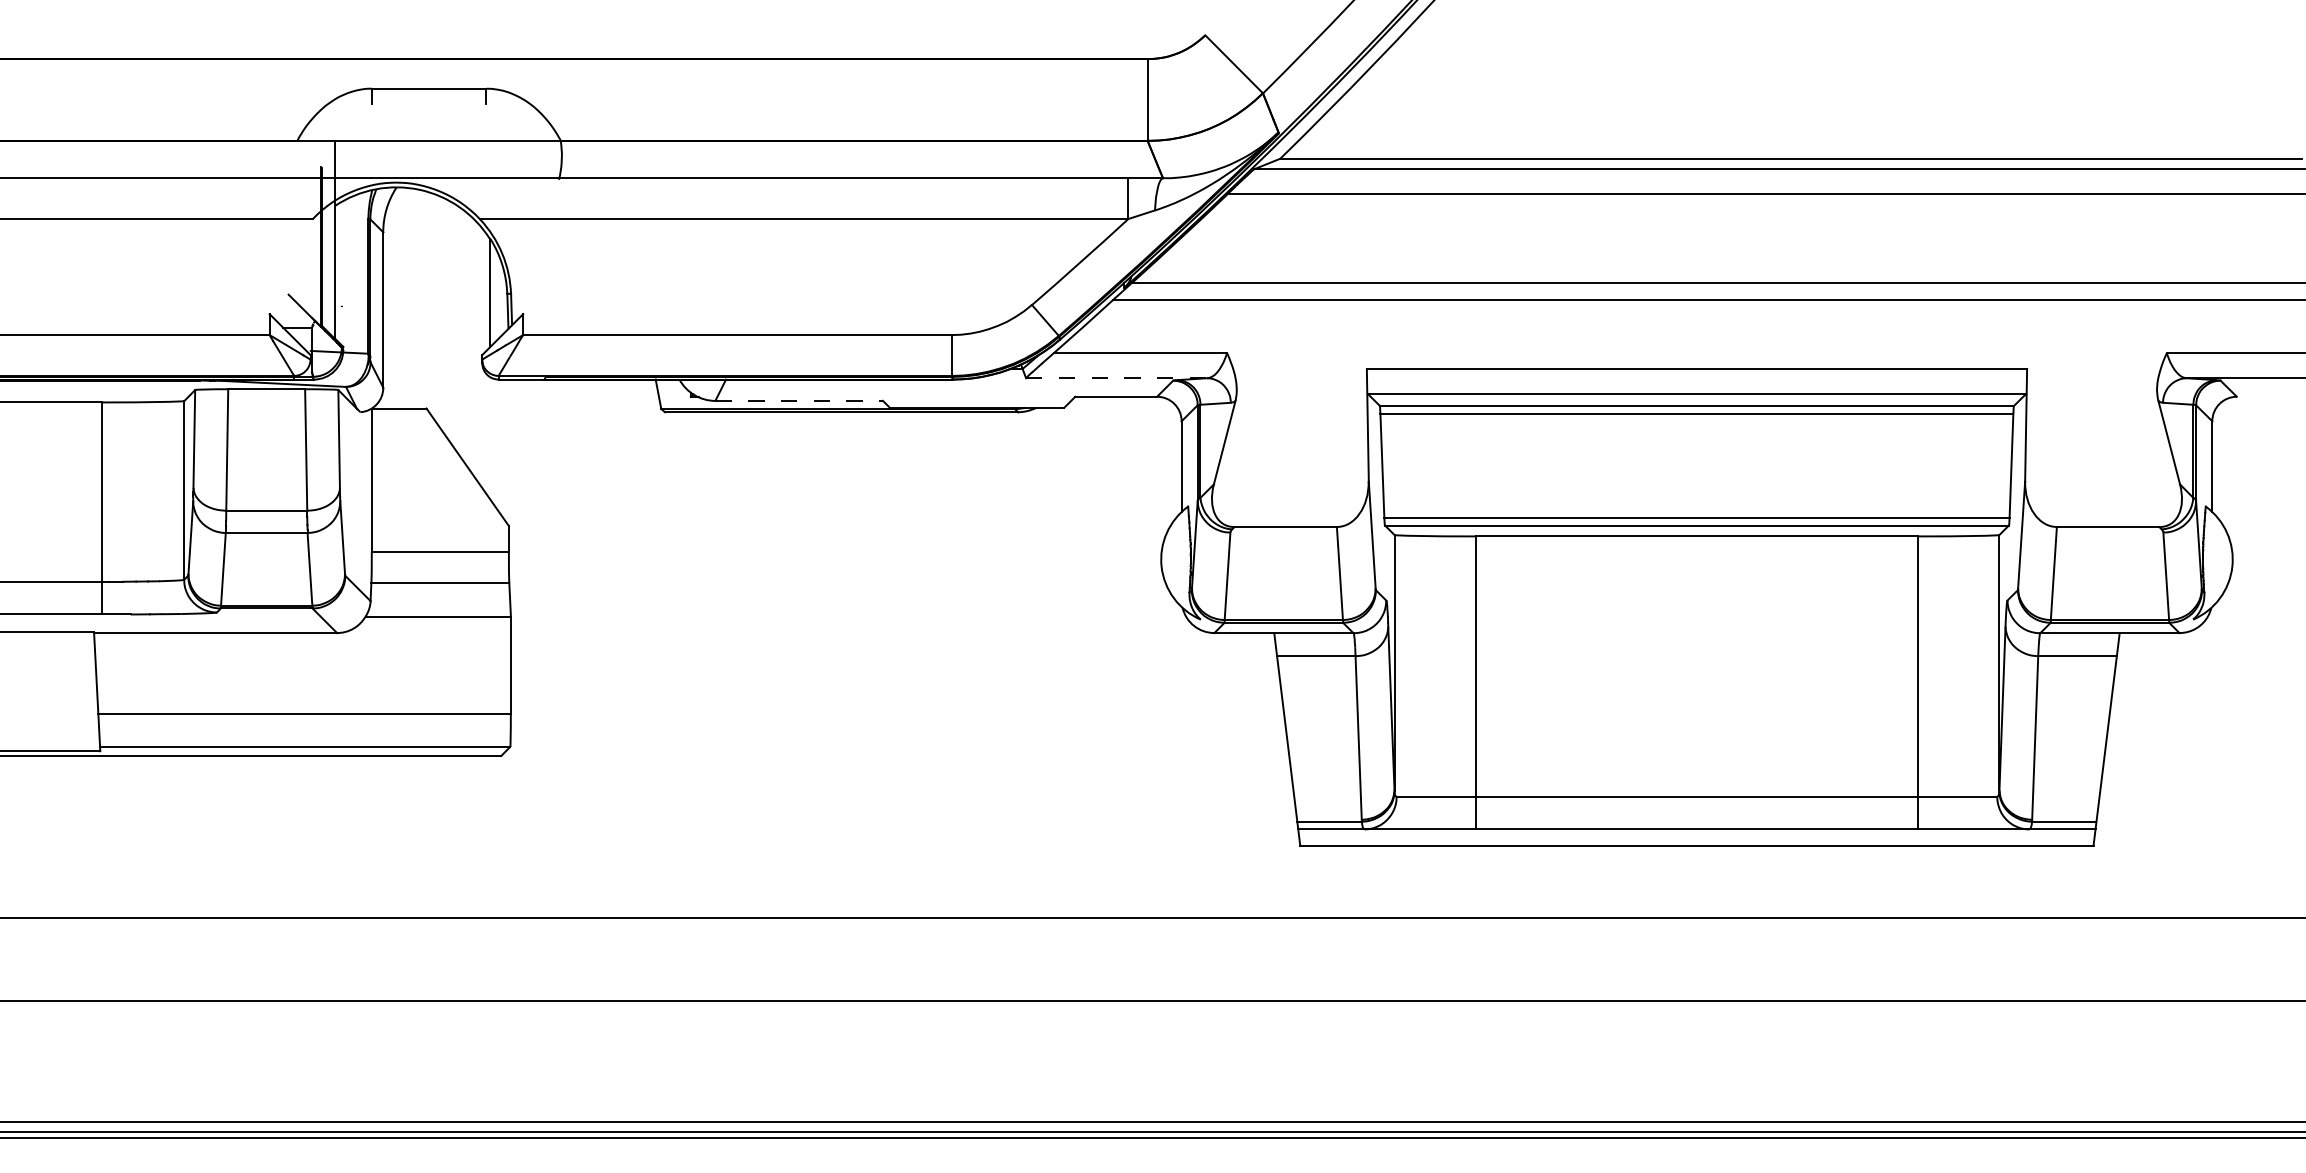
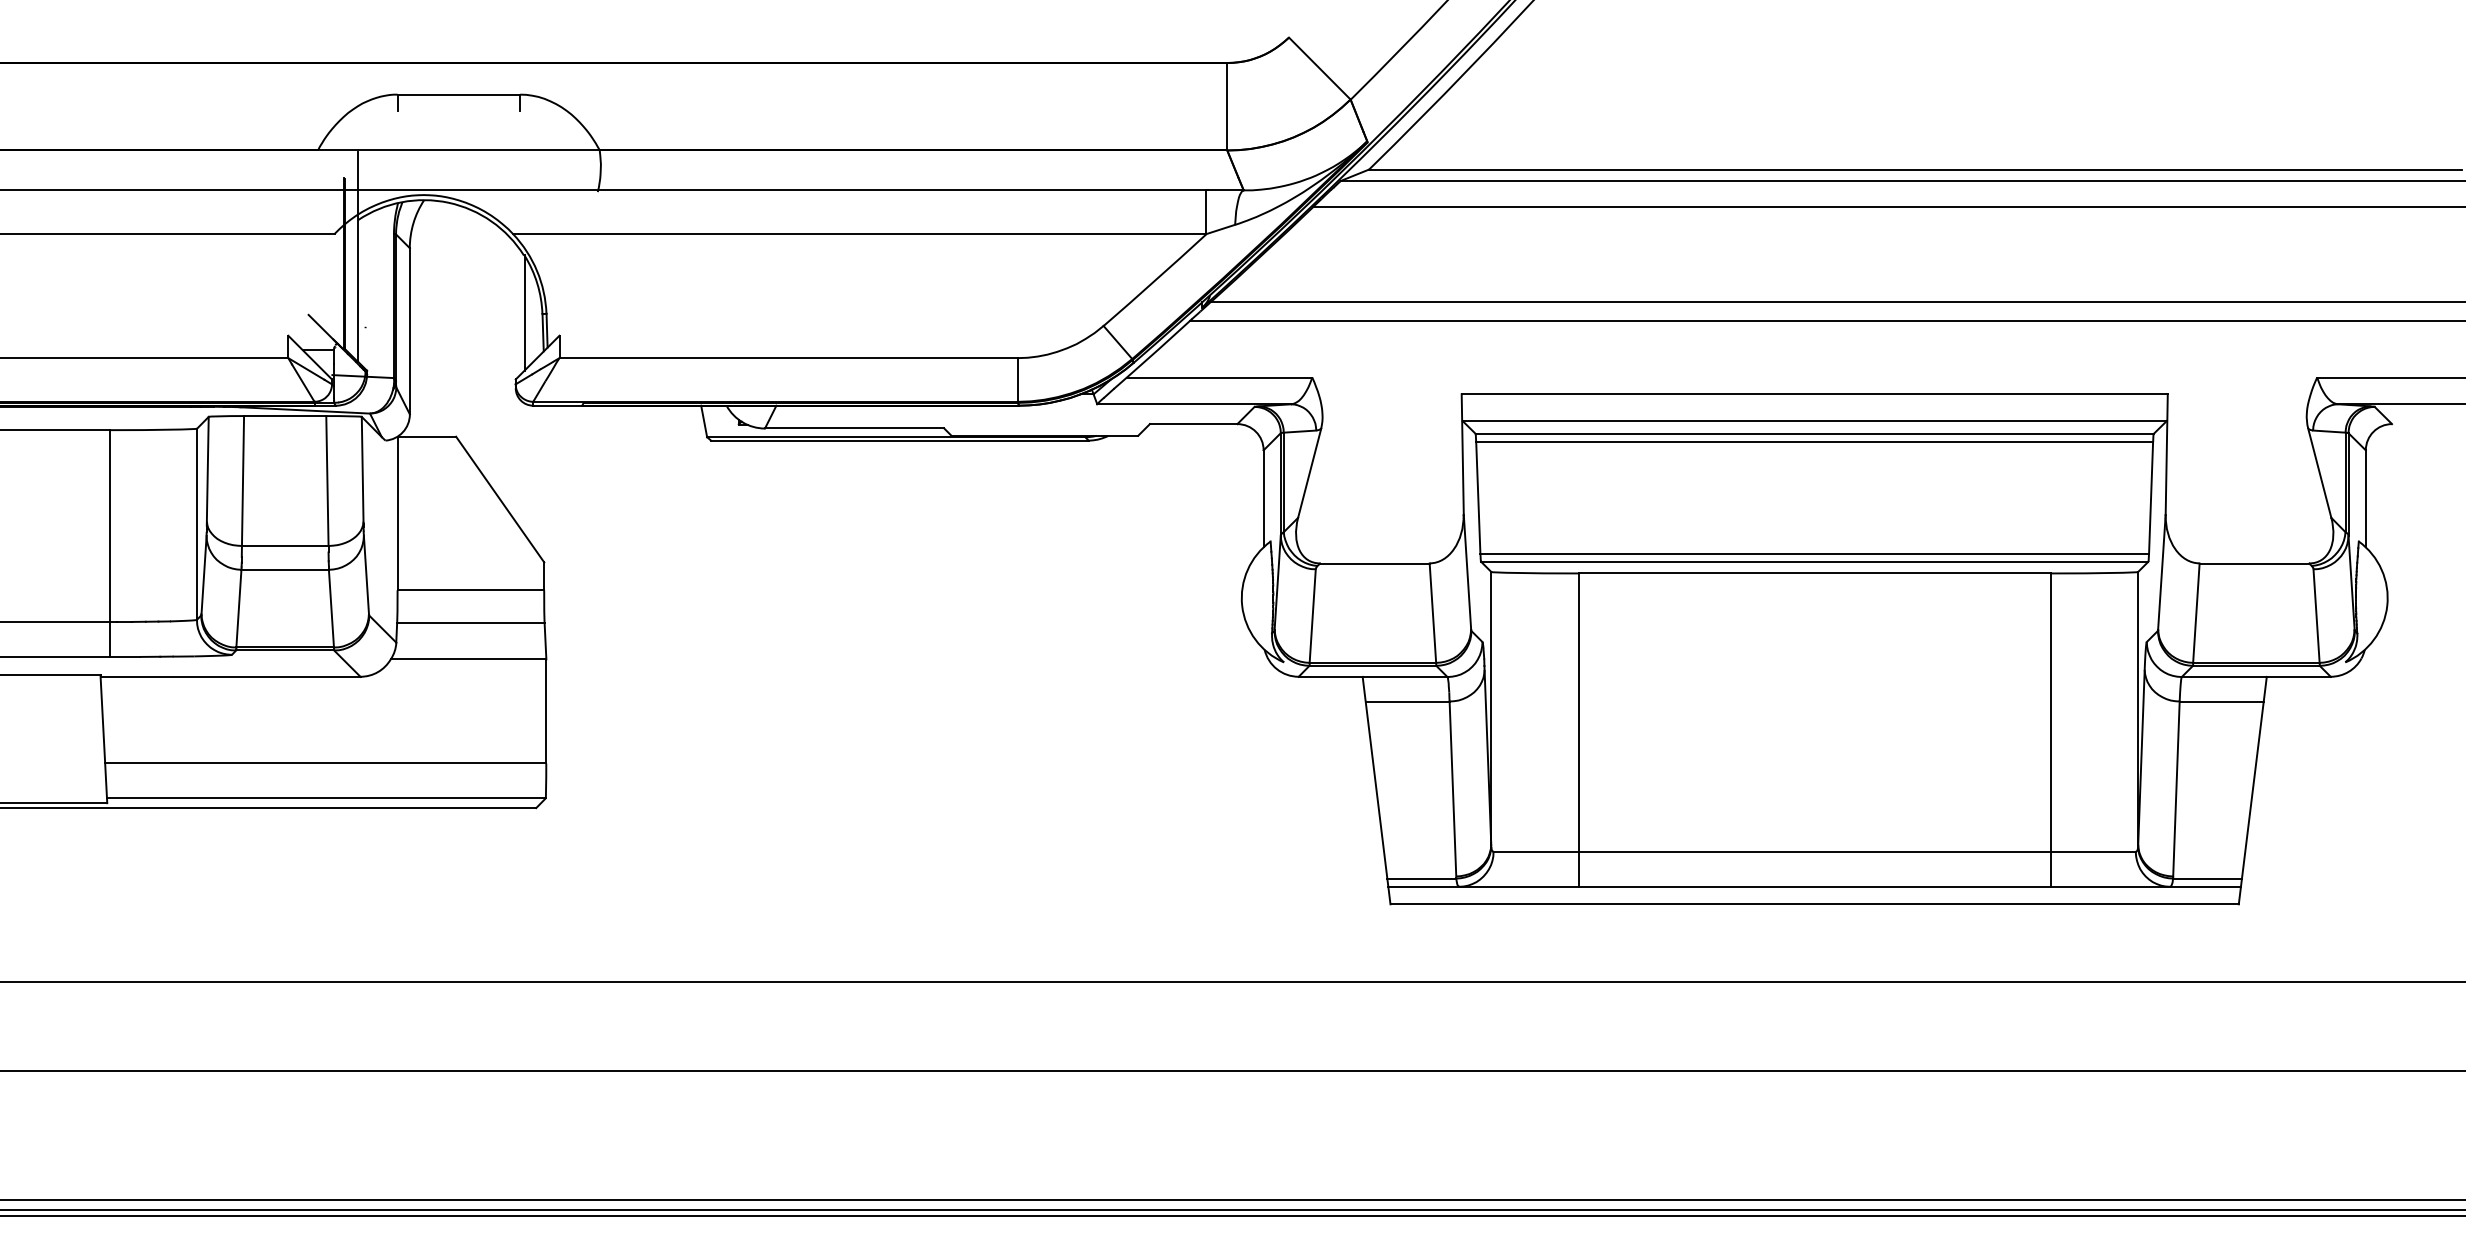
line: (1116, 378) -> (1194, 404), dashed -> solid
line: (799, 400) -> (854, 428), dashed -> solid

